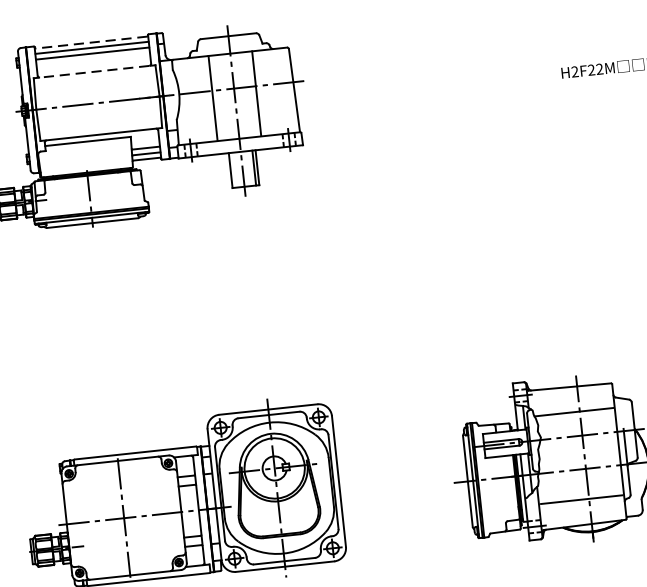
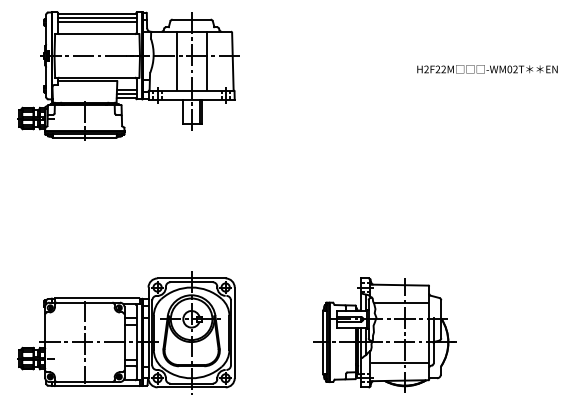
line: (91, 41) -> (97, 13), dashed -> solid
line: (95, 72) -> (97, 34), dashed -> solid

